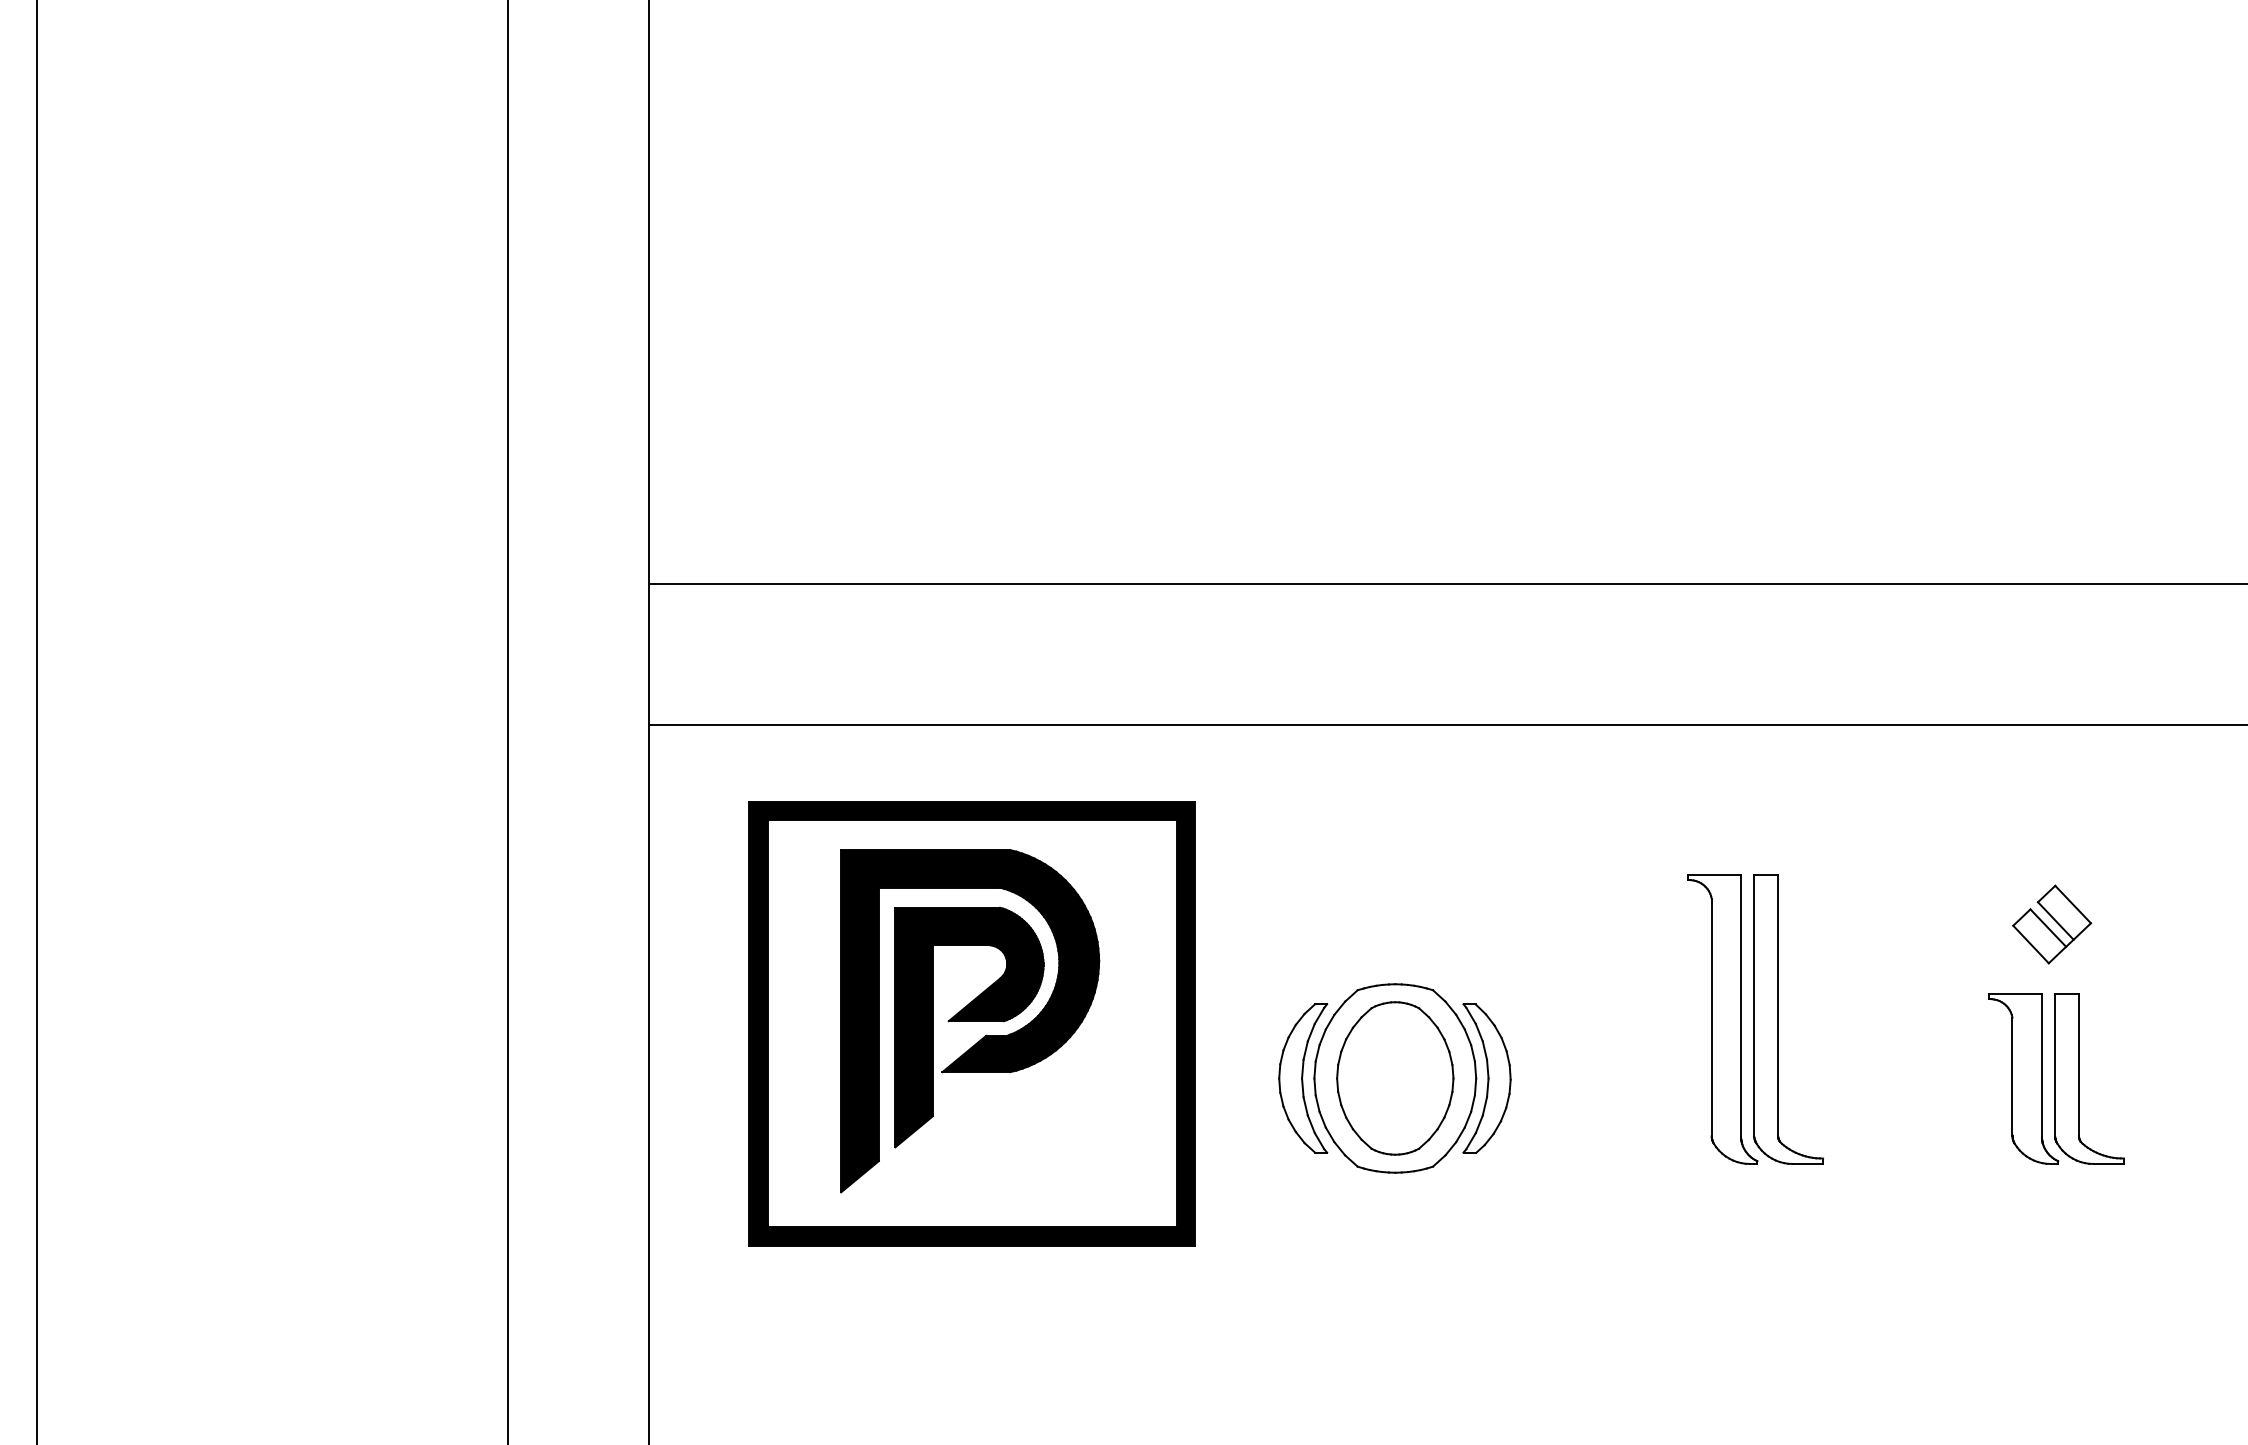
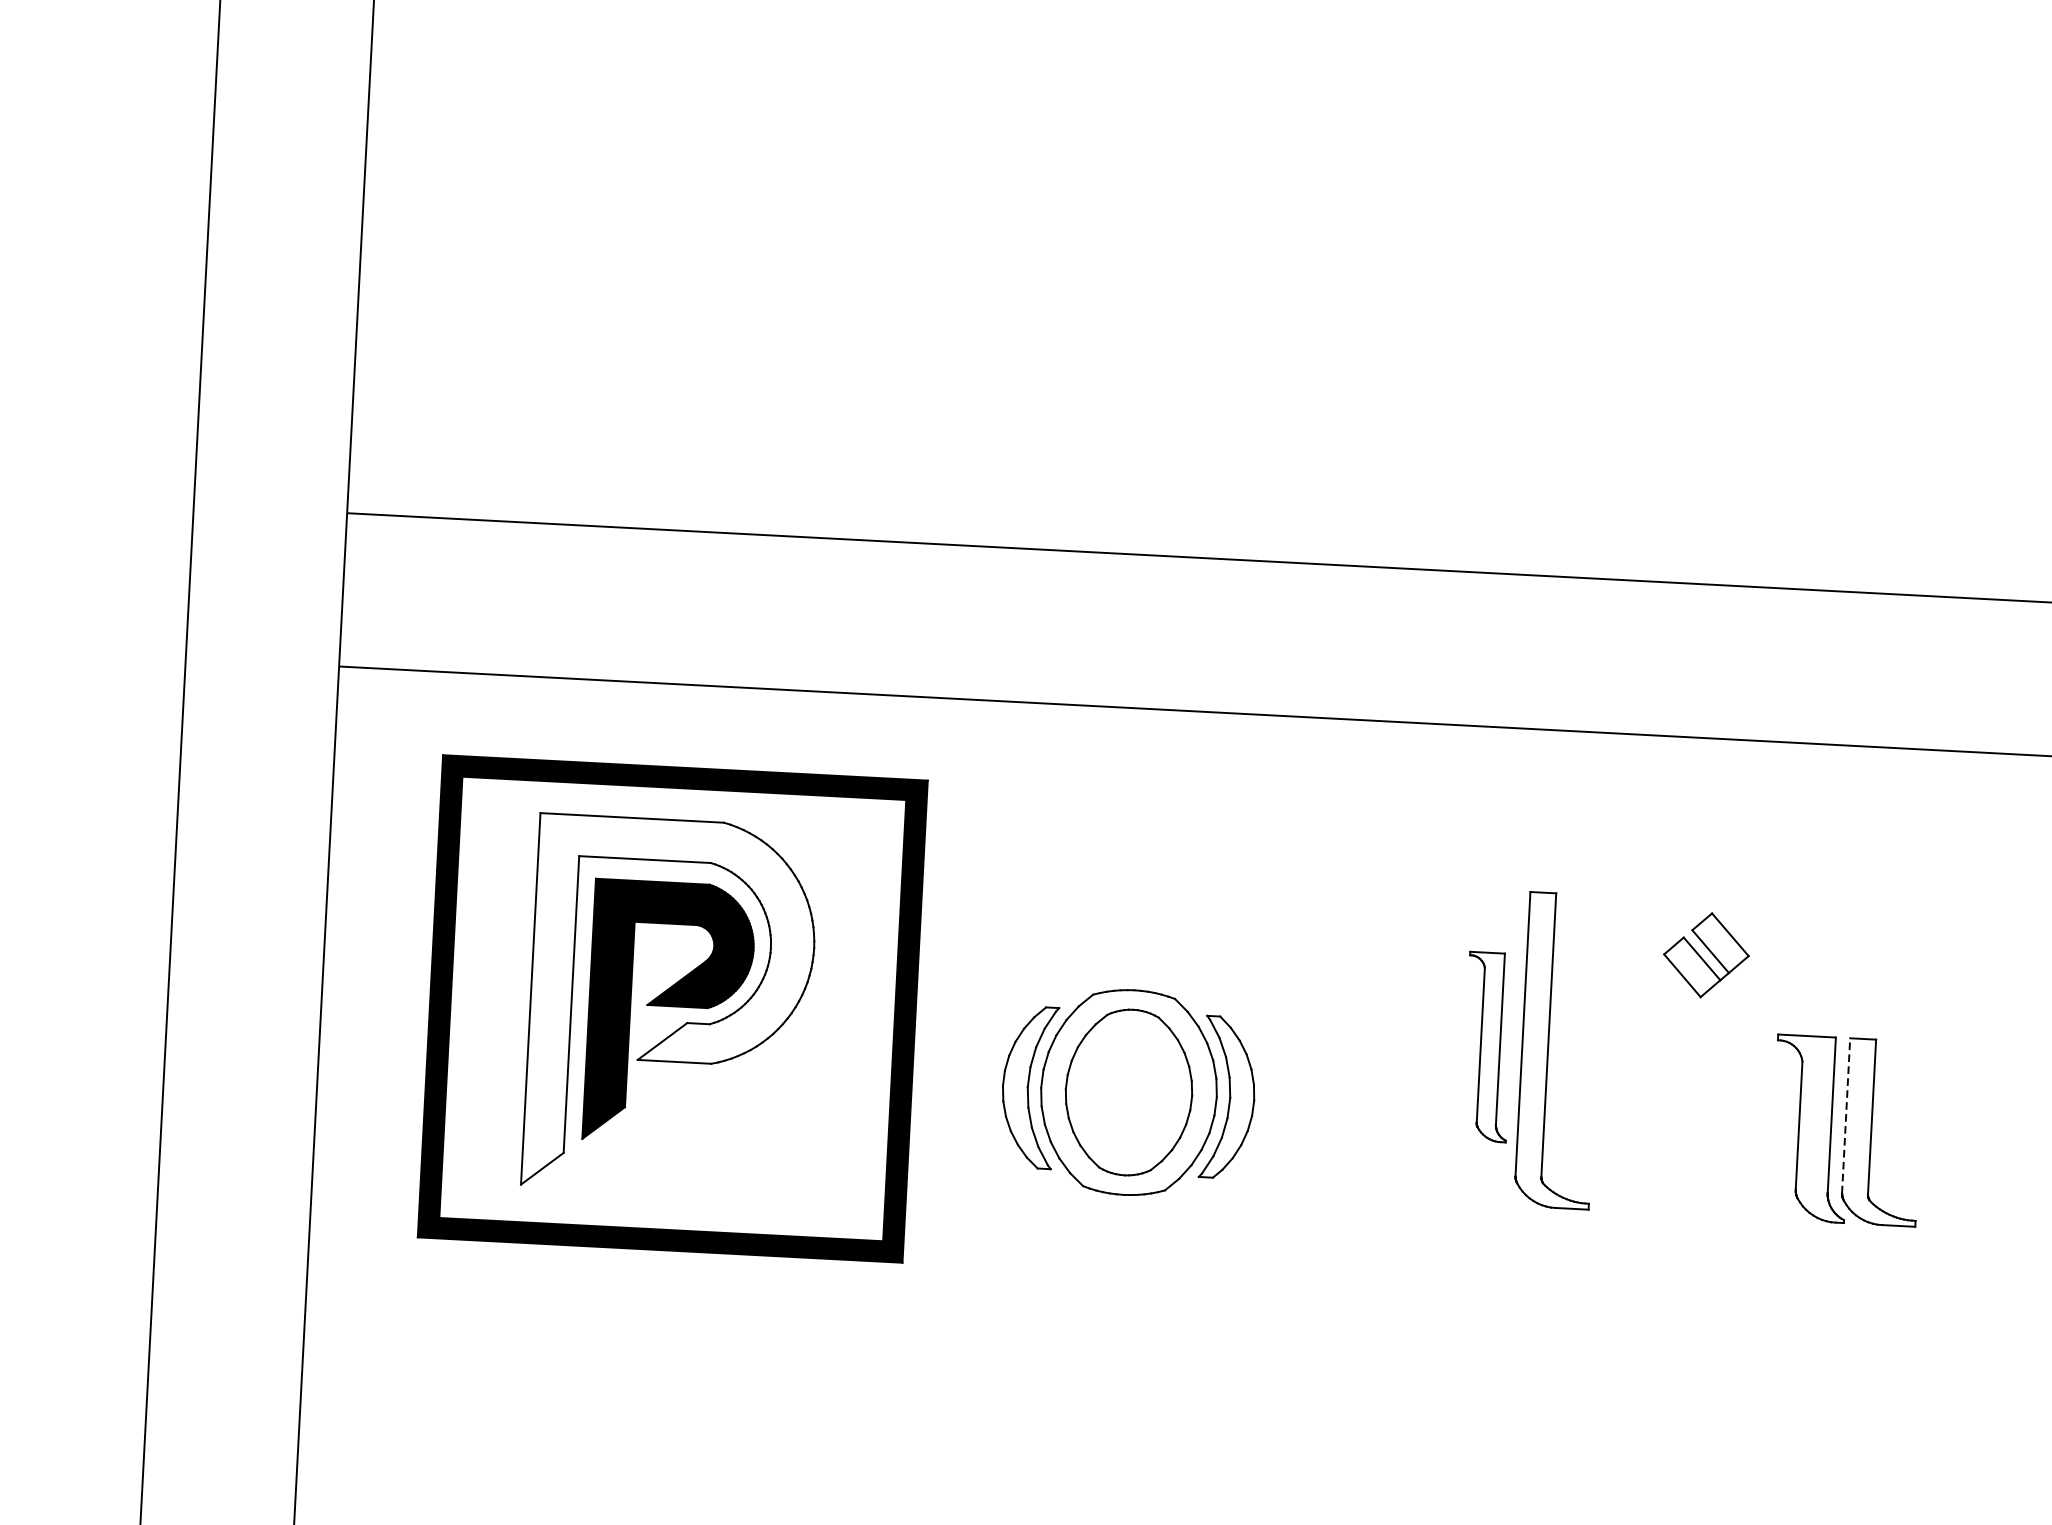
part: (2052, 924) -> (1706, 955), moved
part: (1722, 1019) -> (1487, 1047), size x0.6
fill: (970, 1021) -> (671, 1006), removed
line: (2055, 1064) -> (1846, 1114), solid -> dashed

